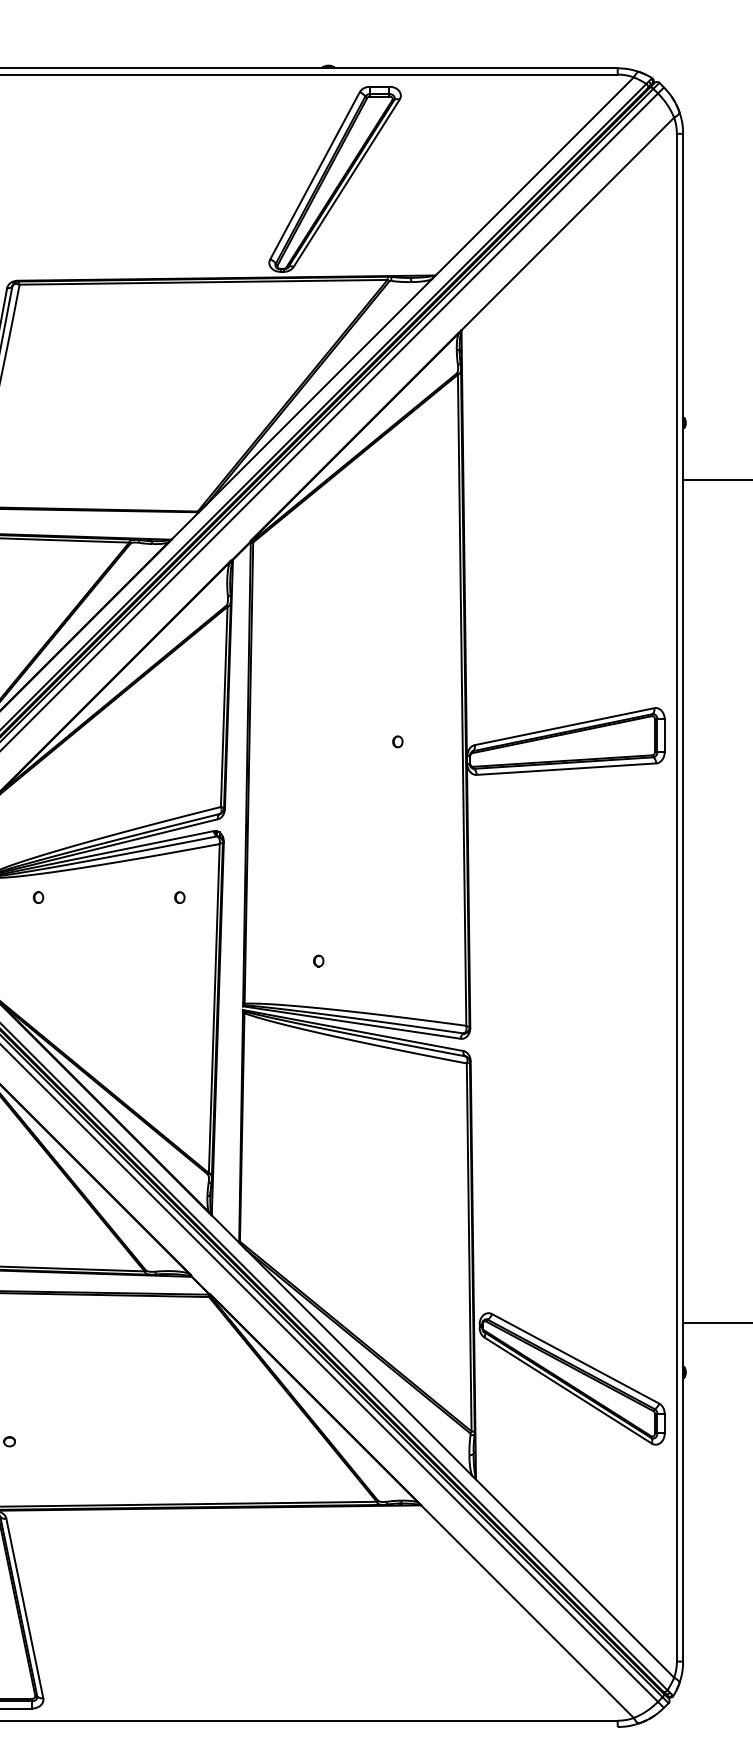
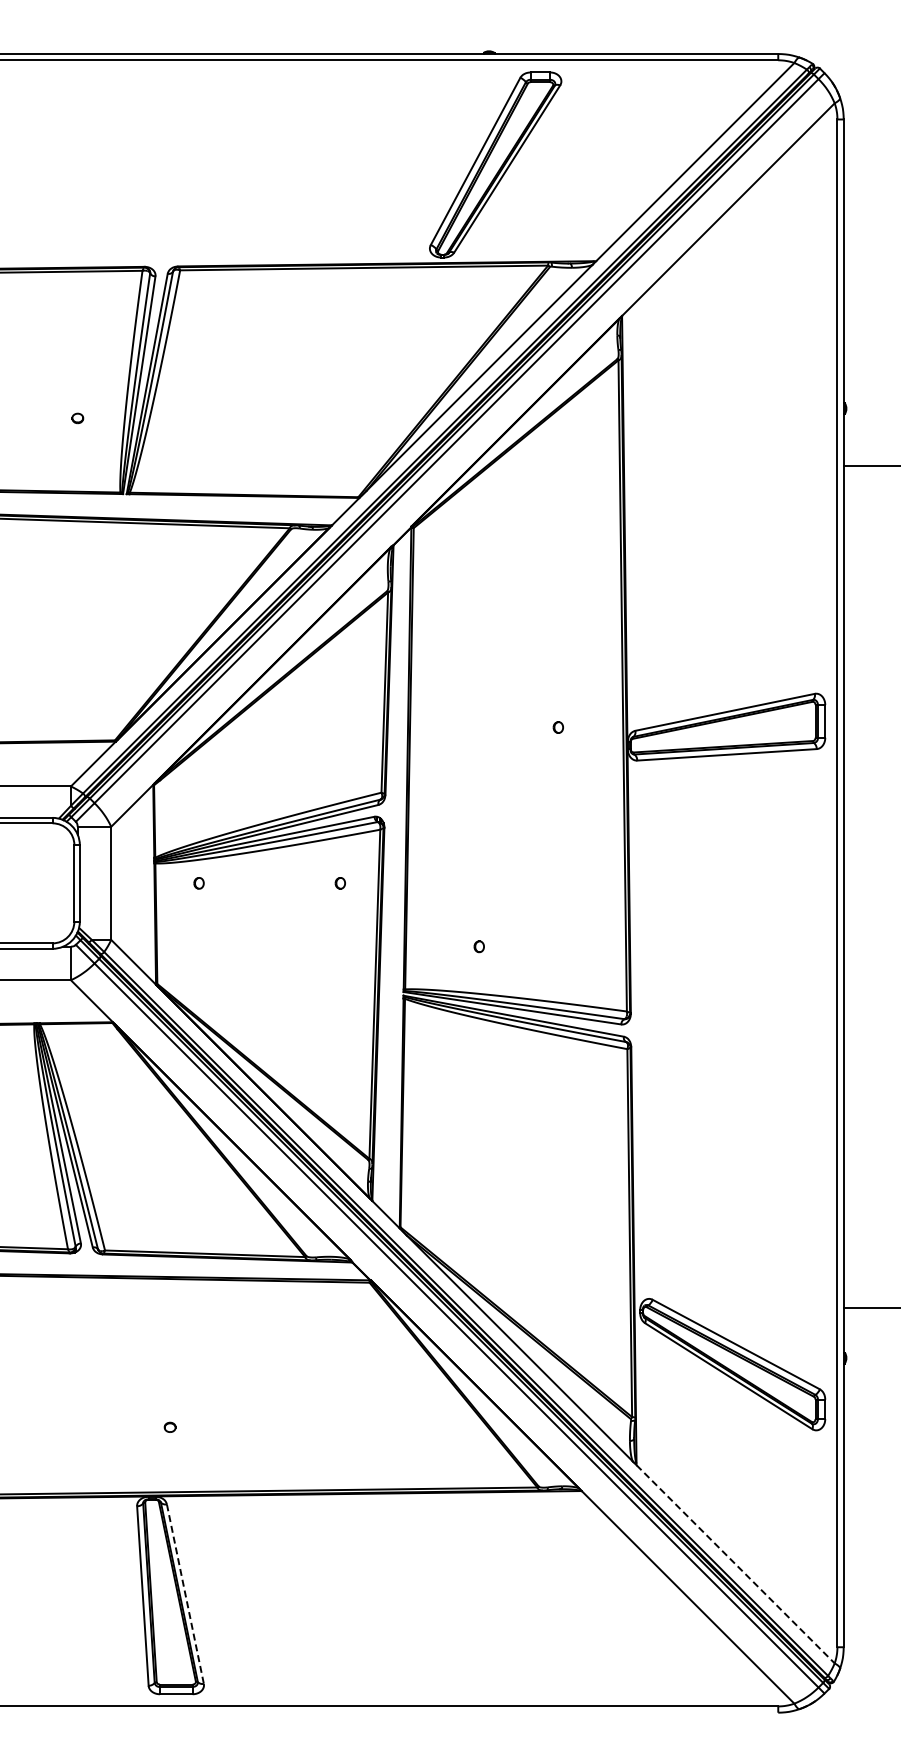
line: (574, 1578) -> (735, 1564), solid -> dashed
line: (24, 1608) -> (185, 1594), solid -> dashed

